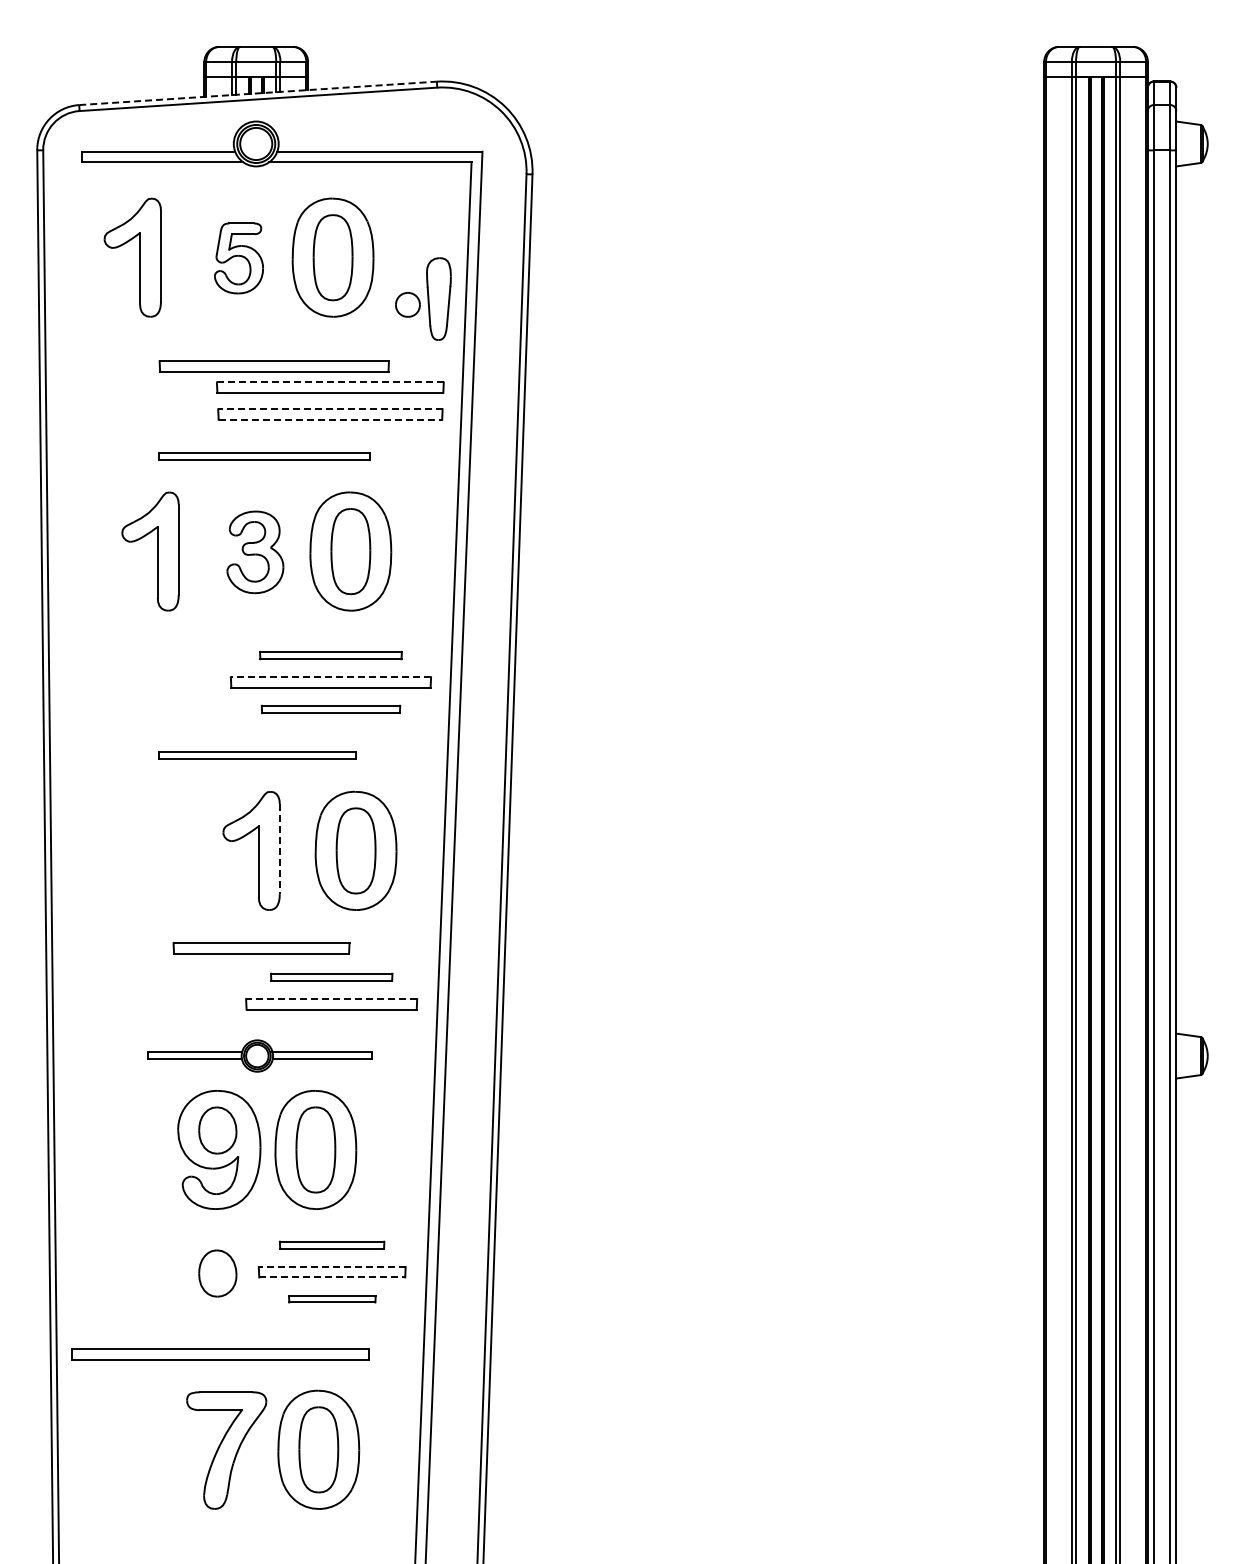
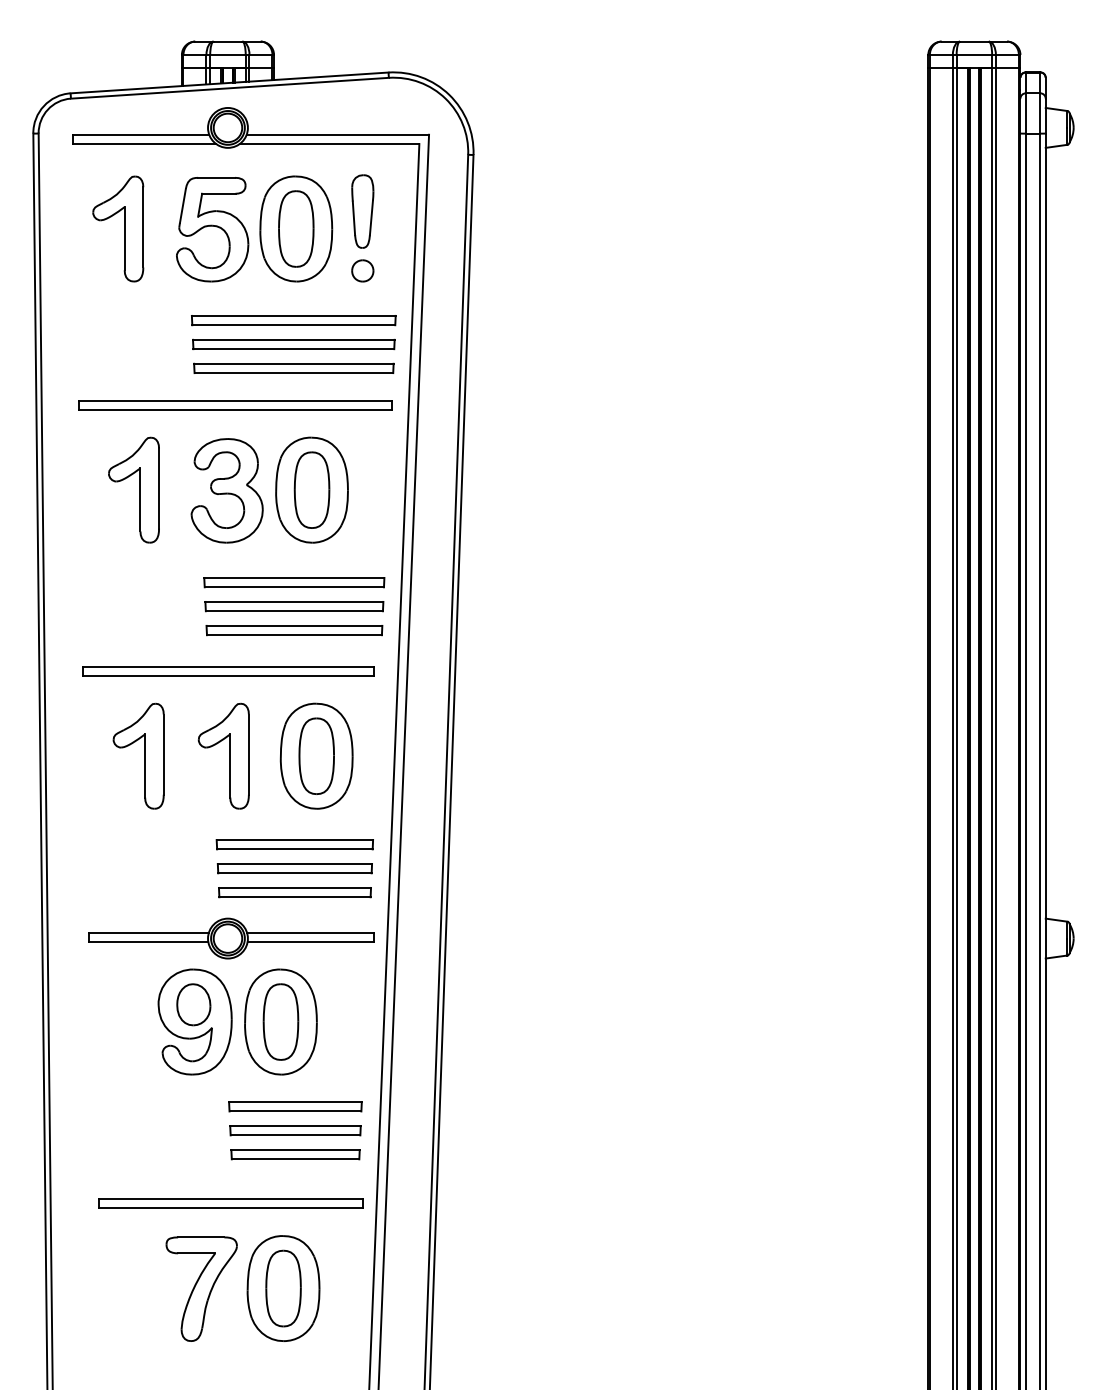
line: (258, 93) -> (229, 83), dashed -> solid
part: (238, 258) -> (212, 229), size x1.67
part: (438, 298) -> (362, 211), moved
part: (273, 366) -> (293, 320), moved
line: (329, 382) -> (293, 339), dashed -> solid
line: (329, 409) -> (293, 363), dashed -> solid
line: (330, 419) -> (293, 372), dashed -> solid
part: (264, 456) -> (235, 405), size x1.67
part: (255, 552) -> (227, 491), size x1.43
part: (330, 655) -> (293, 582), size x1.43
line: (330, 677) -> (293, 602), dashed -> solid
part: (330, 709) -> (293, 630), size x1.43
part: (257, 755) -> (229, 671), size x1.67
line: (279, 849) -> (248, 754), dashed -> solid
part: (162, 850) -> (144, 755), added
part: (261, 948) -> (294, 844), moved
part: (331, 977) -> (294, 868), size x1.43
line: (331, 999) -> (294, 888), dashed -> solid
part: (259, 1055) -> (230, 938), size x1.43
part: (331, 1245) -> (294, 1106), size x1.43
line: (331, 1267) -> (294, 1126), dashed -> solid
part: (217, 1273) -> (193, 1131), removed
line: (332, 1277) -> (295, 1135), dashed -> solid
part: (332, 1299) -> (295, 1154), size x1.67
part: (220, 1354) -> (230, 1203), moved

